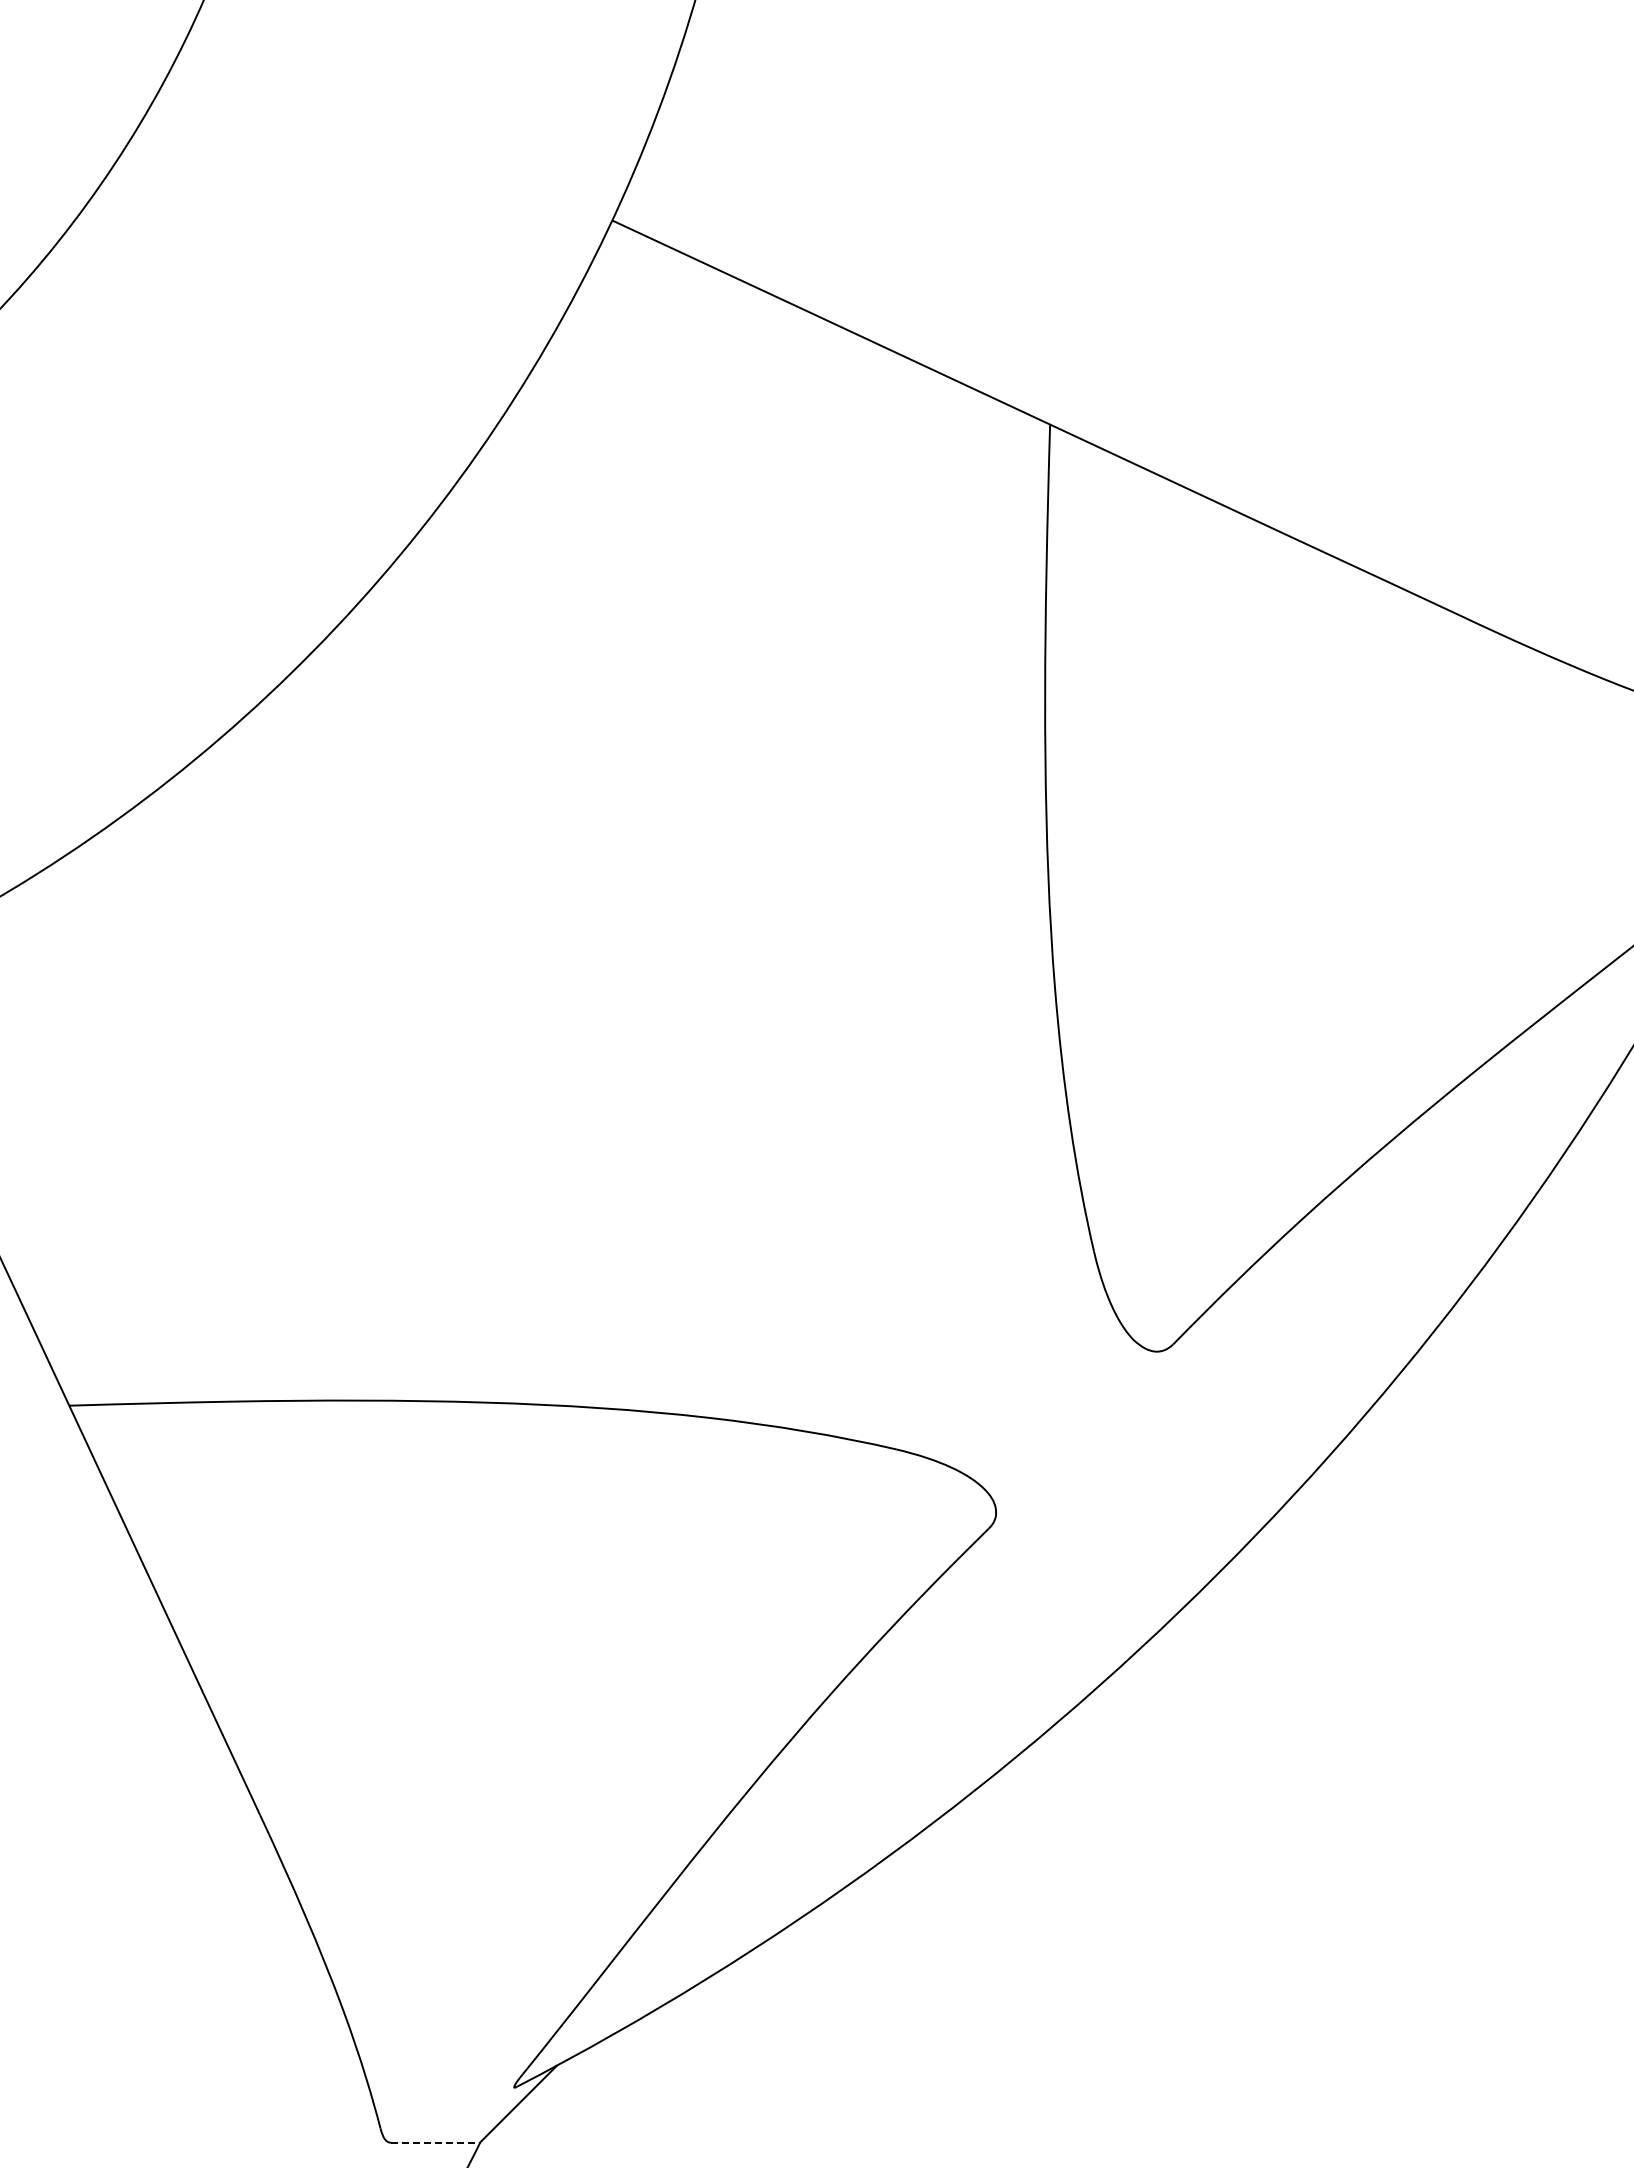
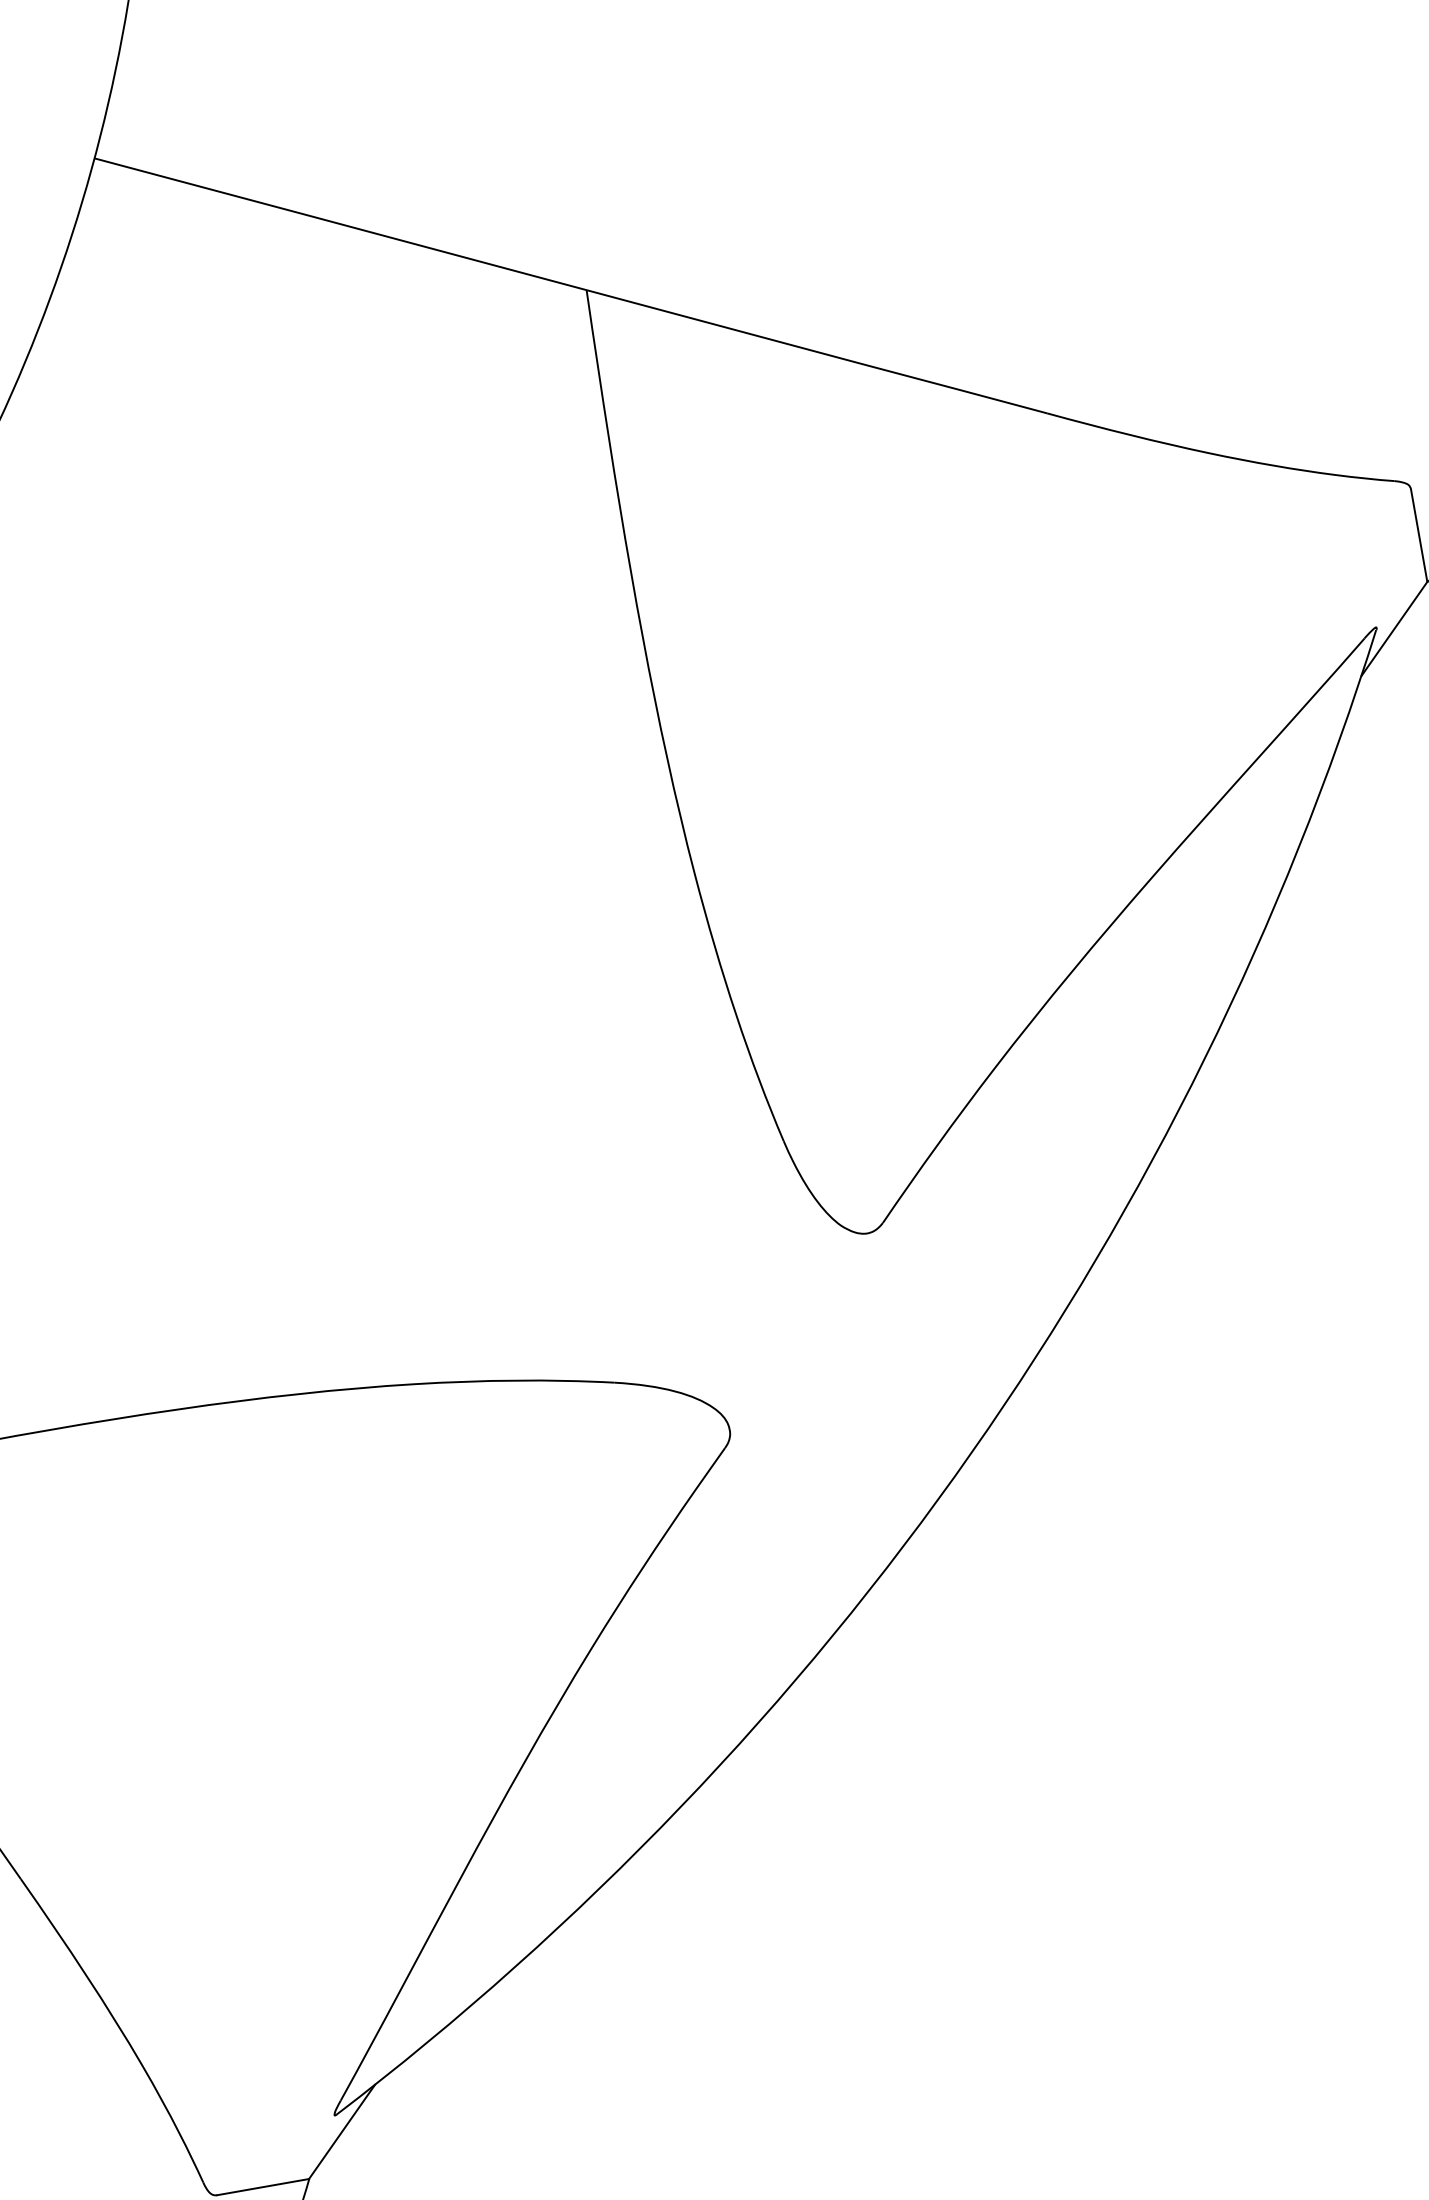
line: (436, 2142) -> (263, 2186), dashed -> solid

